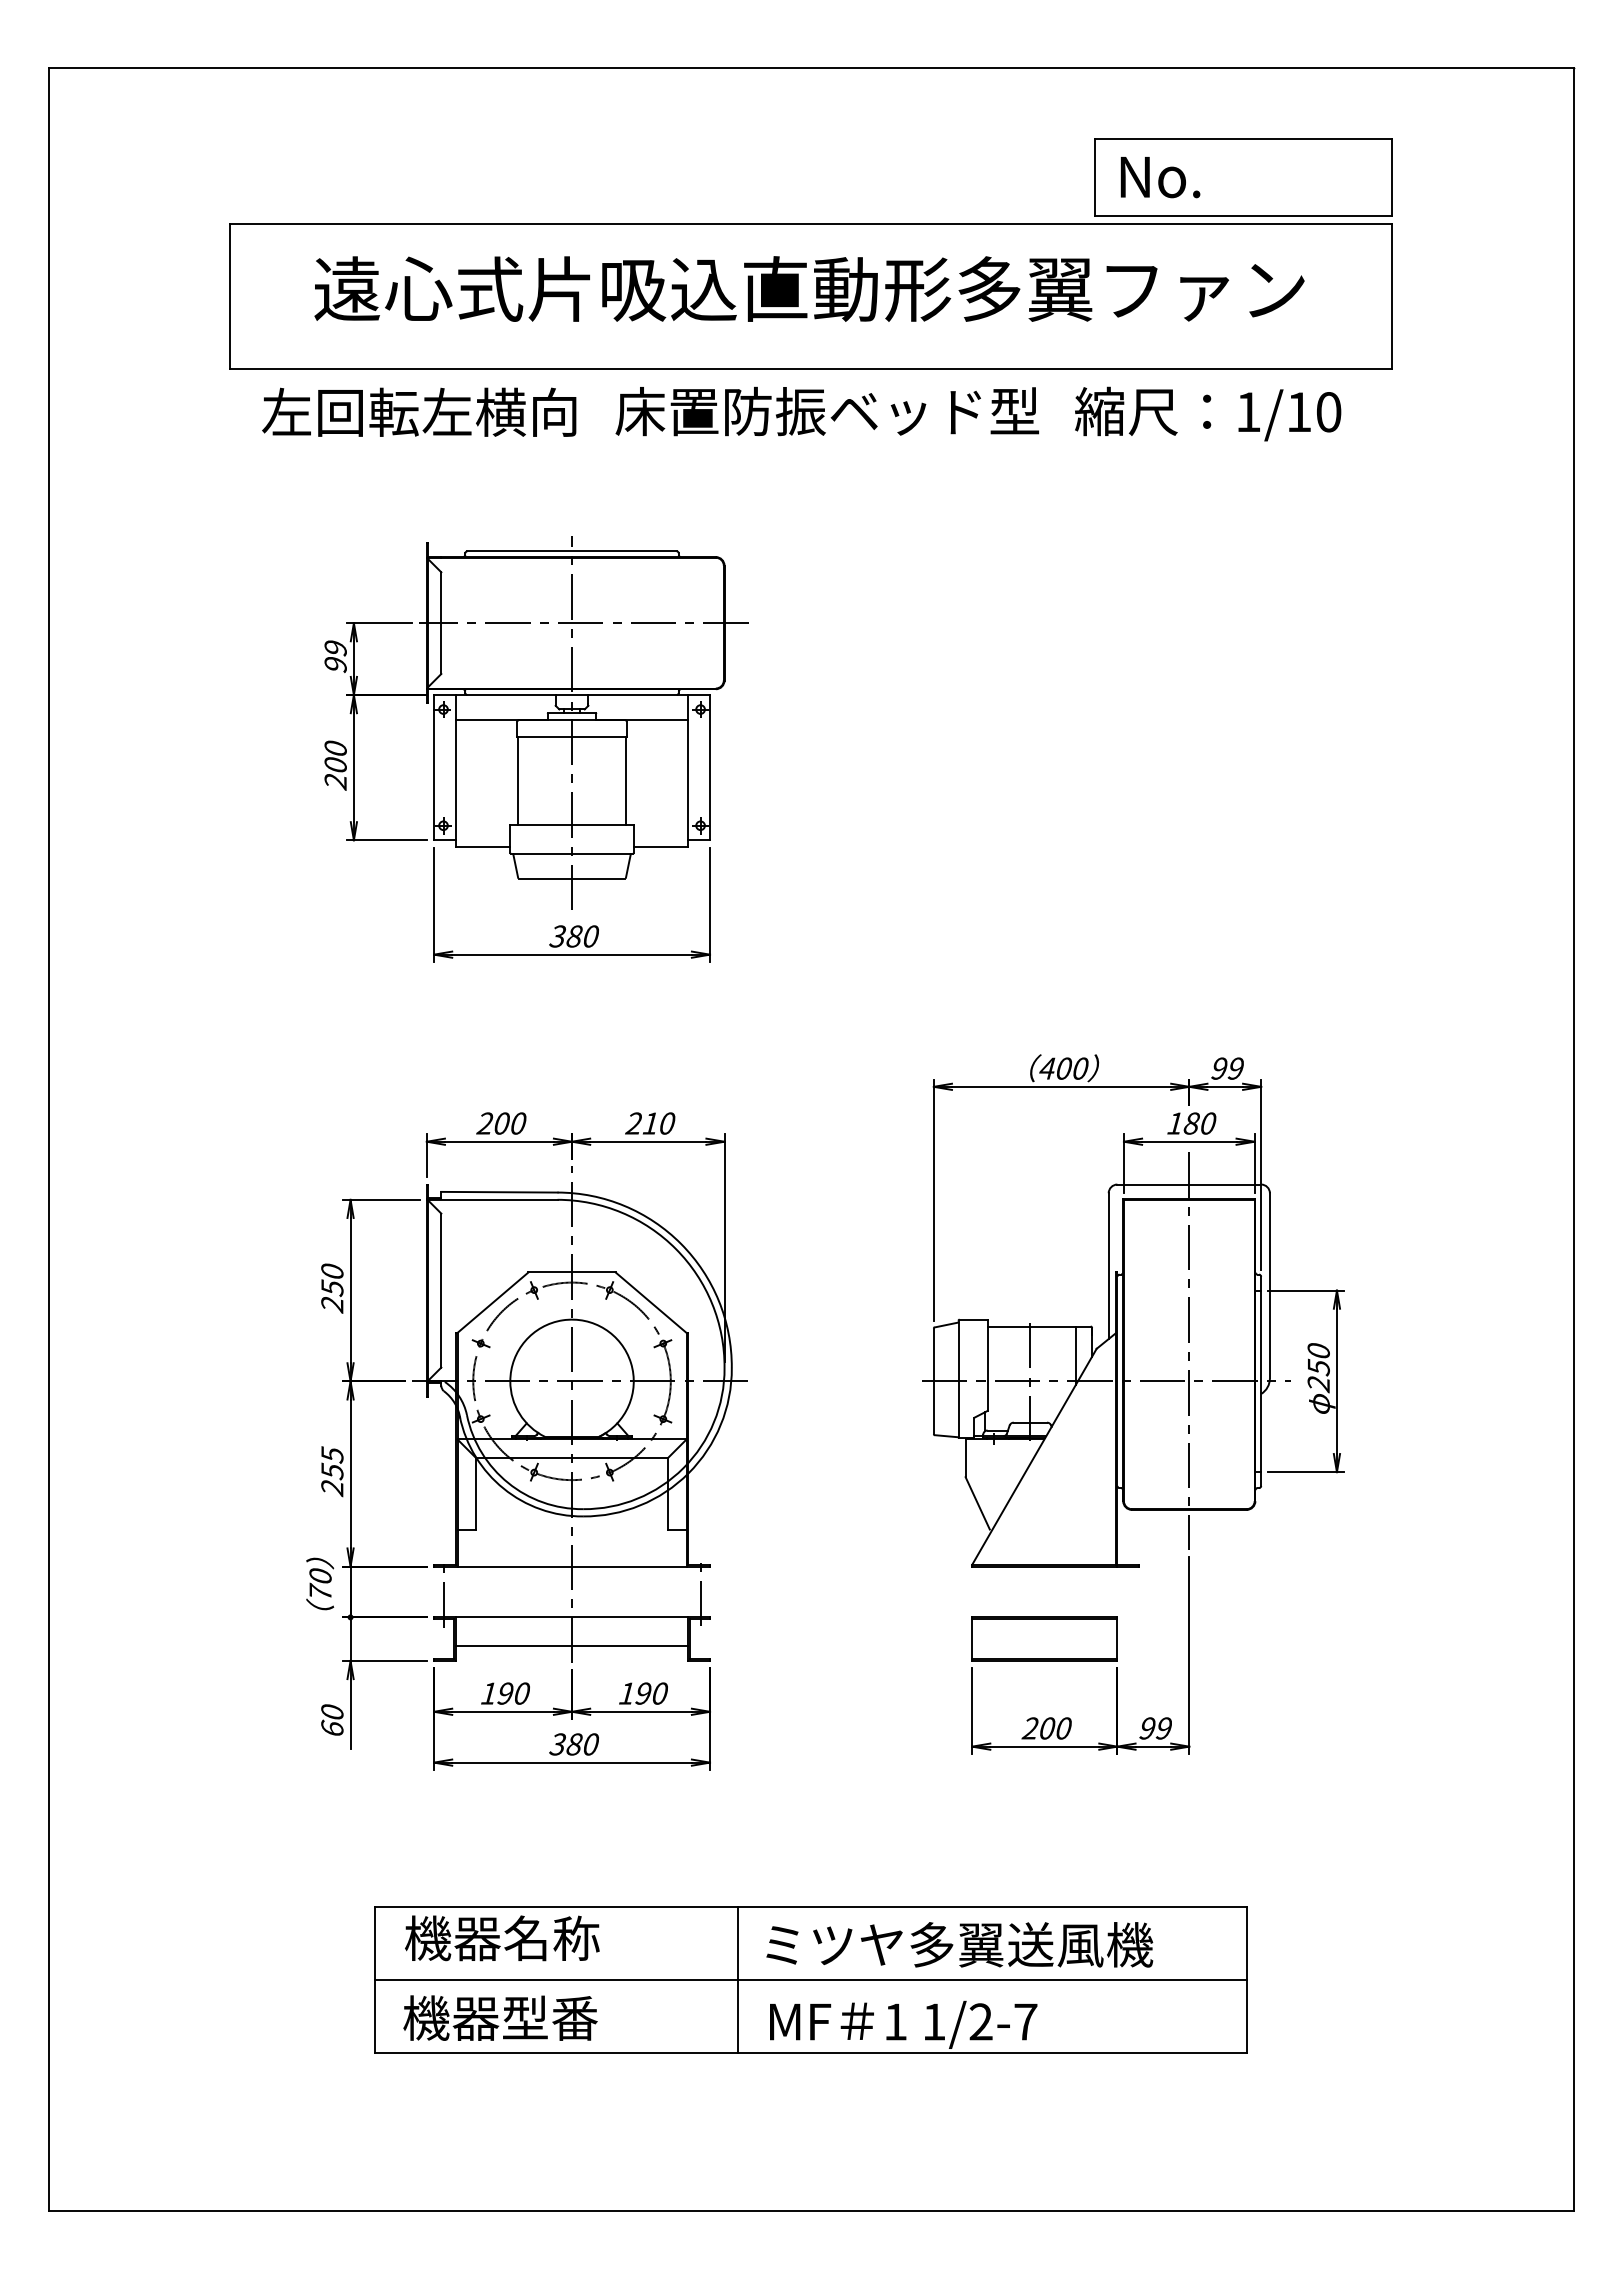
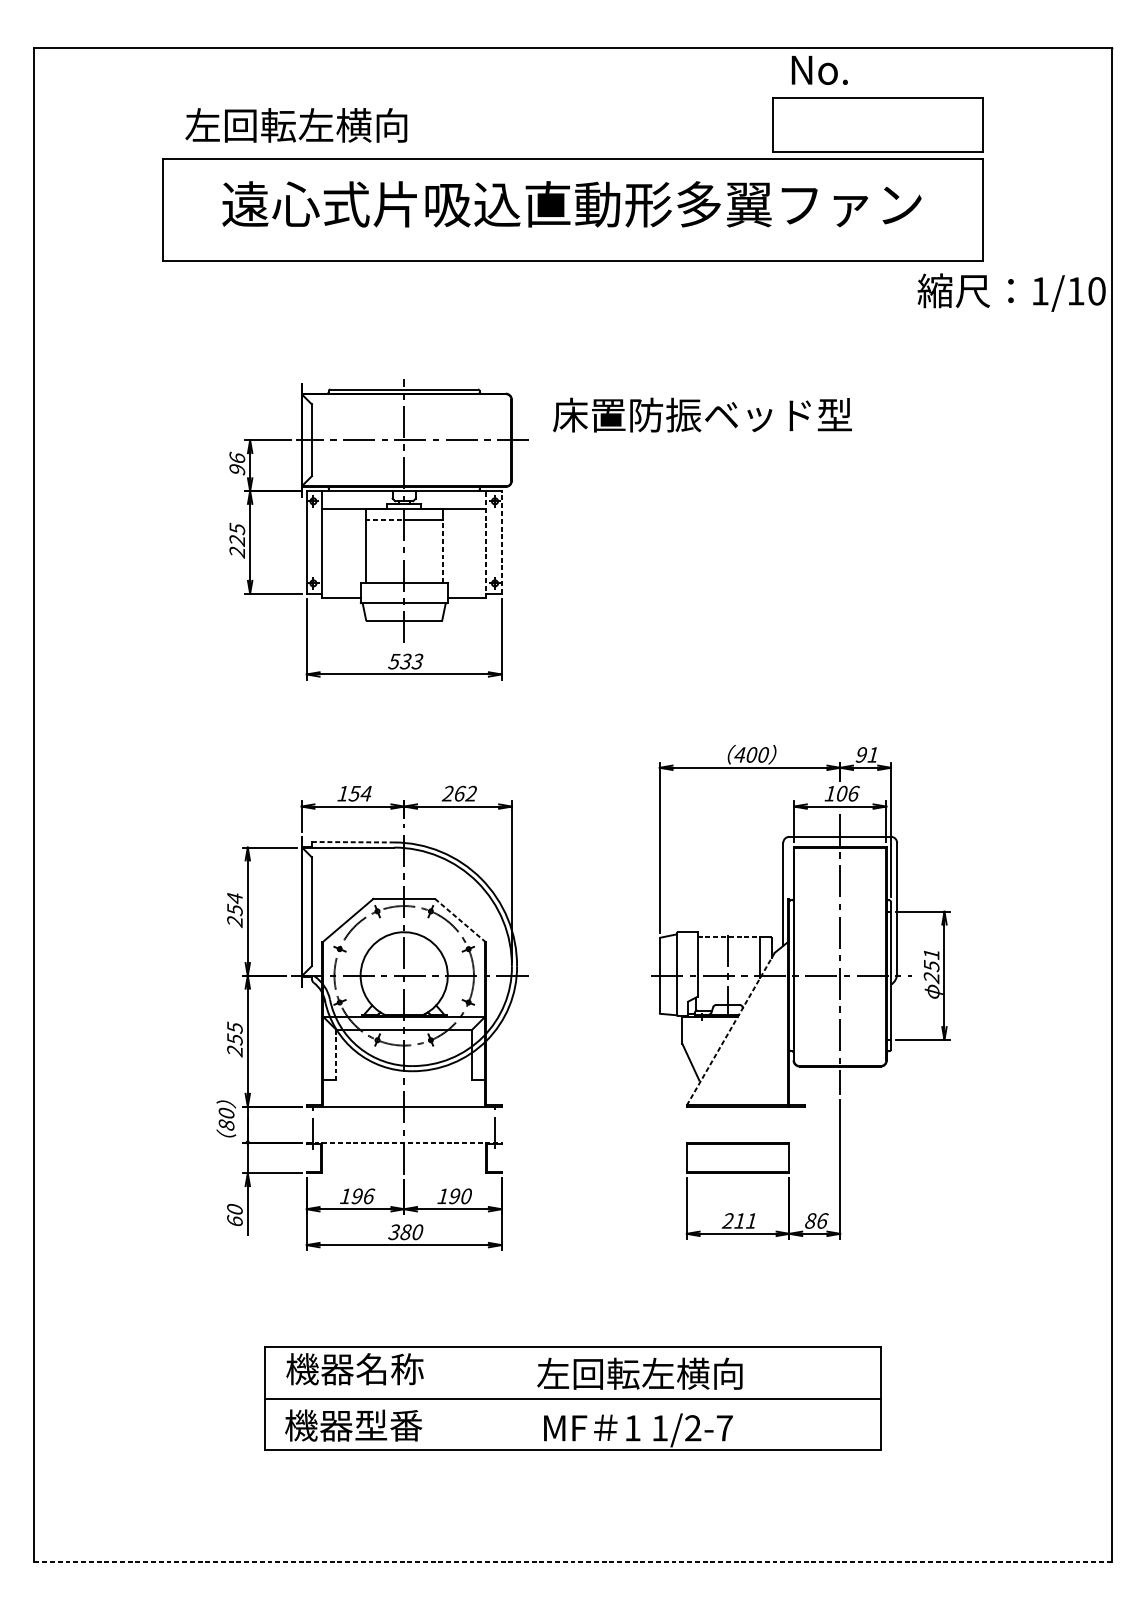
text: (1160, 177) -> (819, 70), moved
text: (419, 411) -> (296, 124), moved
text: (826, 411) -> (701, 415), moved
text: (1208, 413) -> (1011, 292), moved
text: (335, 647) -> (237, 457), 99 -> 96
line: (545, 736) -> (385, 520), solid -> dashed
text: (335, 757) -> (237, 535), 200 -> 225
line: (710, 767) -> (502, 542), solid -> dashed
line: (688, 770) -> (486, 544), solid -> dashed
line: (626, 780) -> (442, 551), solid -> dashed
text: (573, 936) -> (405, 661), 380 -> 533
text: (1235, 1068) -> (872, 754), 99 -> 91
text: (501, 1123) -> (354, 793), 200 -> 154
text: (658, 1123) -> (465, 793), 210 -> 262
text: (1200, 1123) -> (848, 793), 180 -> 106
line: (499, 1192) -> (352, 842), solid -> dashed
text: (332, 1271) -> (235, 898), 250 -> 254
line: (651, 1302) -> (460, 920), solid -> dashed
line: (1032, 1327) -> (729, 937), solid -> dashed
text: (1318, 1350) -> (931, 954), 250 -> 251
line: (1034, 1456) -> (730, 1028), solid -> dashed
line: (475, 1493) -> (336, 1055), solid -> dashed
text: (320, 1591) -> (226, 1124), 70 -> 80
line: (572, 1617) -> (404, 1142), solid -> dashed
line: (571, 1646) -> (403, 1163), removed
text: (523, 1693) -> (369, 1196), 190 -> 196
text: (1055, 1728) -> (745, 1221), 200 -> 211
text: (1156, 1728) -> (817, 1221), 99 -> 86
text: (956, 1944) -> (675, 1373), ミツヤ多翼送風機 -> 左回転左横向
line: (738, 1979) -> (521, 1398), removed
line: (810, 2210) -> (572, 1561), solid -> dashed

